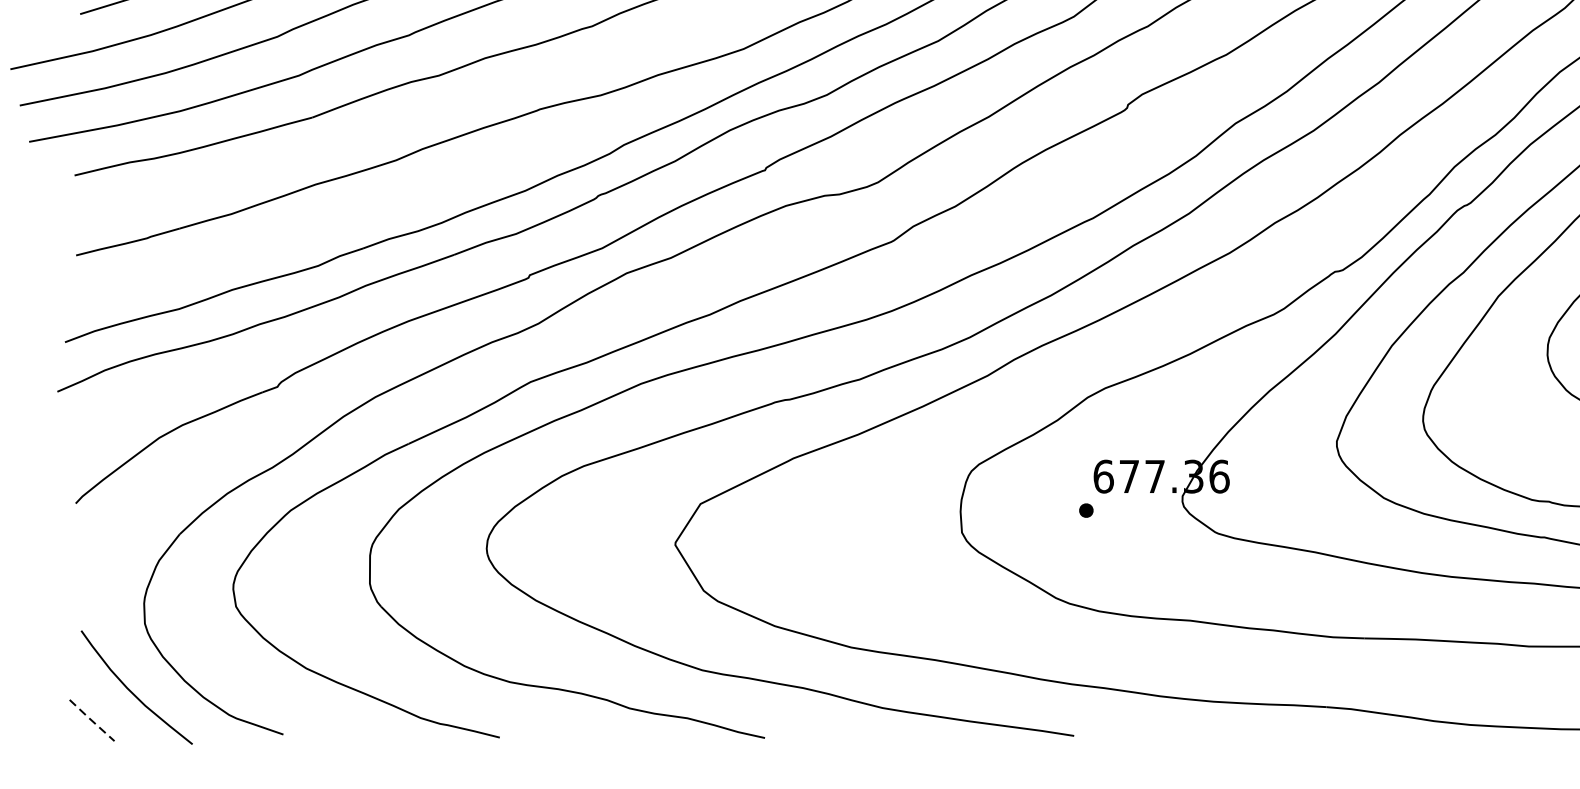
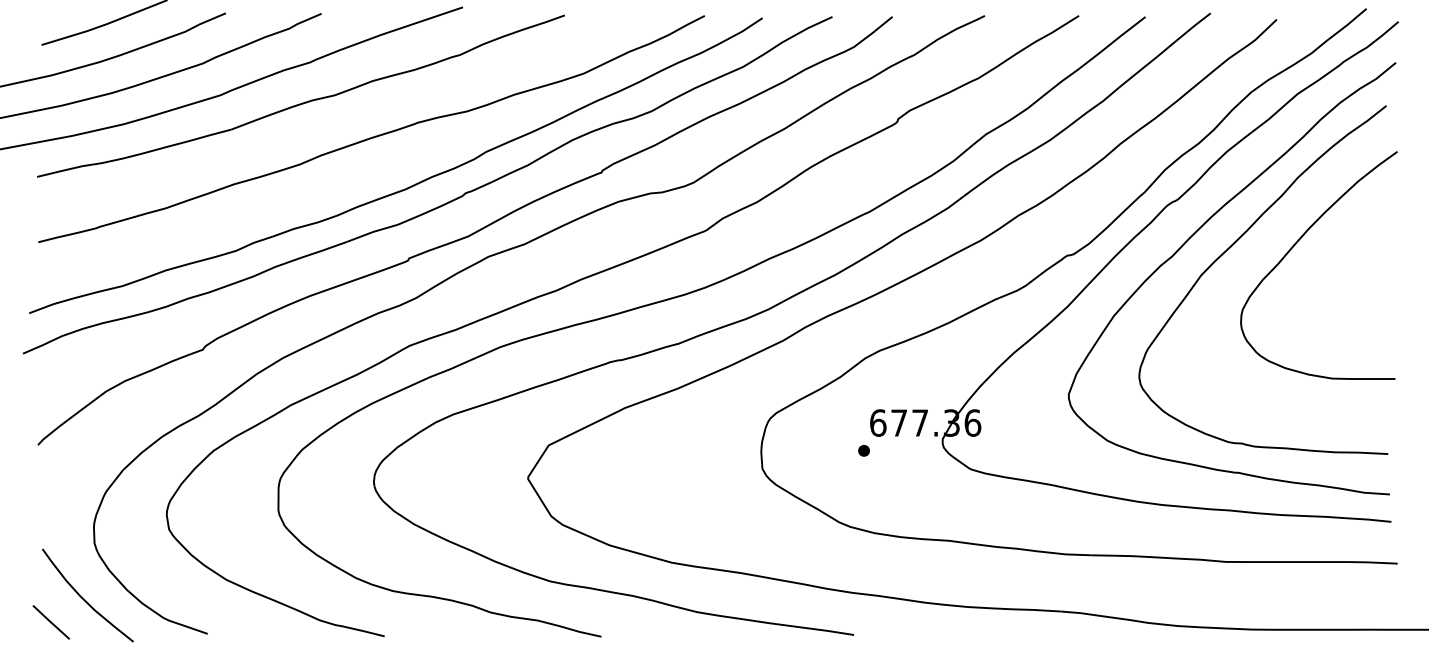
line: (91, 720) -> (50, 622), dashed -> solid

